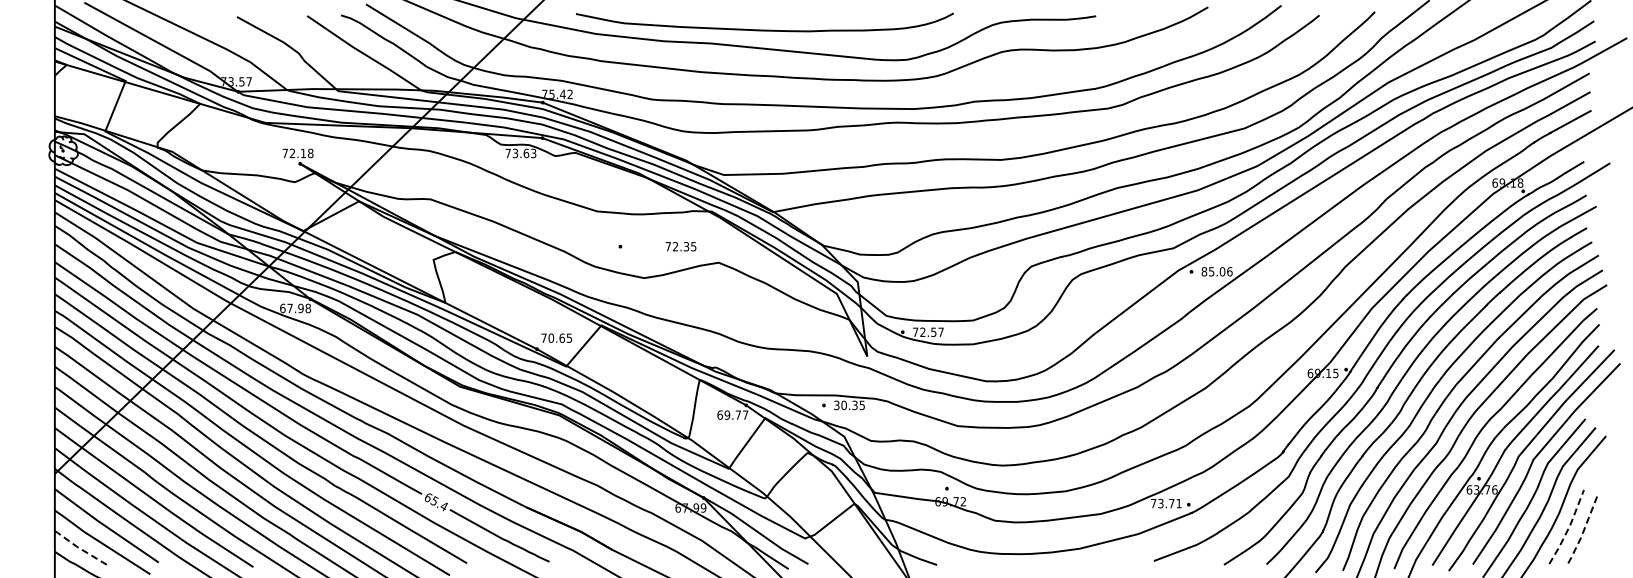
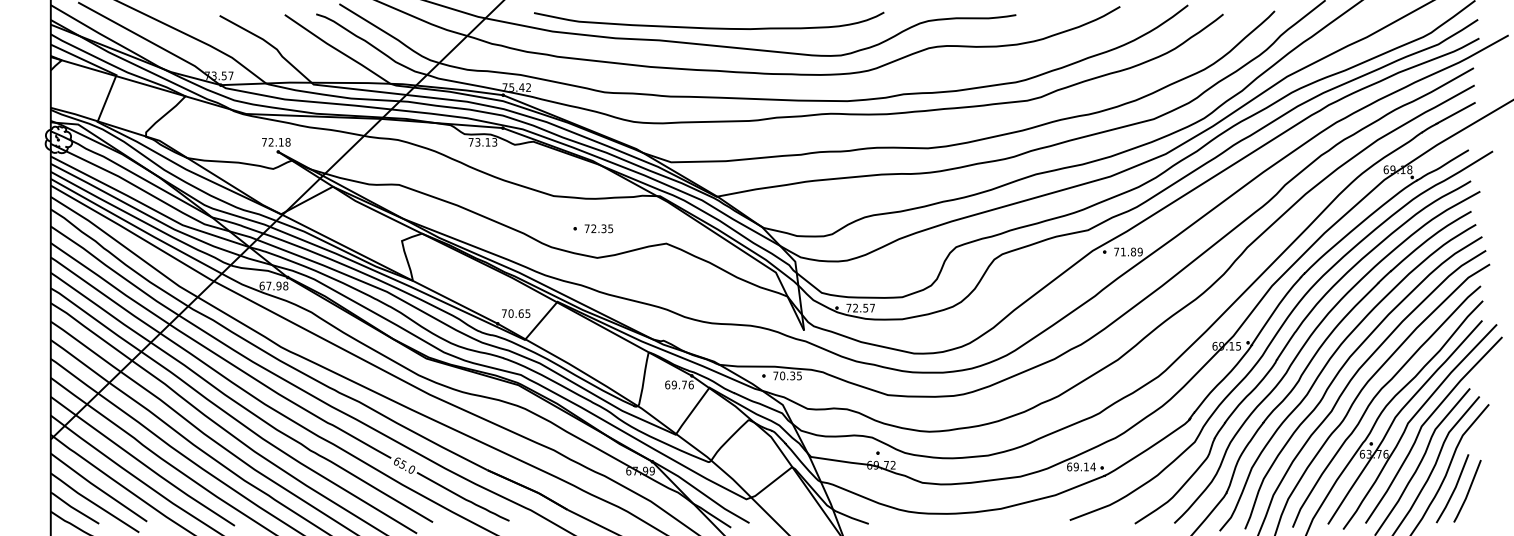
text: (526, 153) -> (488, 142), 73.63 -> 73.13
text: (680, 246) -> (598, 228), moved
text: (1216, 271) -> (1127, 251), 85.06 -> 71.89
text: (836, 405) -> (775, 376), 30.35 -> 70.35
text: (745, 414) -> (691, 384), 69.77 -> 69.76
text: (1166, 503) -> (1081, 466), 73.71 -> 69.14
text: (443, 506) -> (411, 469), 65.4 -> 65.0
line: (1568, 528) -> (1454, 490), dashed -> solid
line: (1583, 531) -> (1468, 492), dashed -> solid
line: (79, 548) -> (73, 508), dashed -> solid

